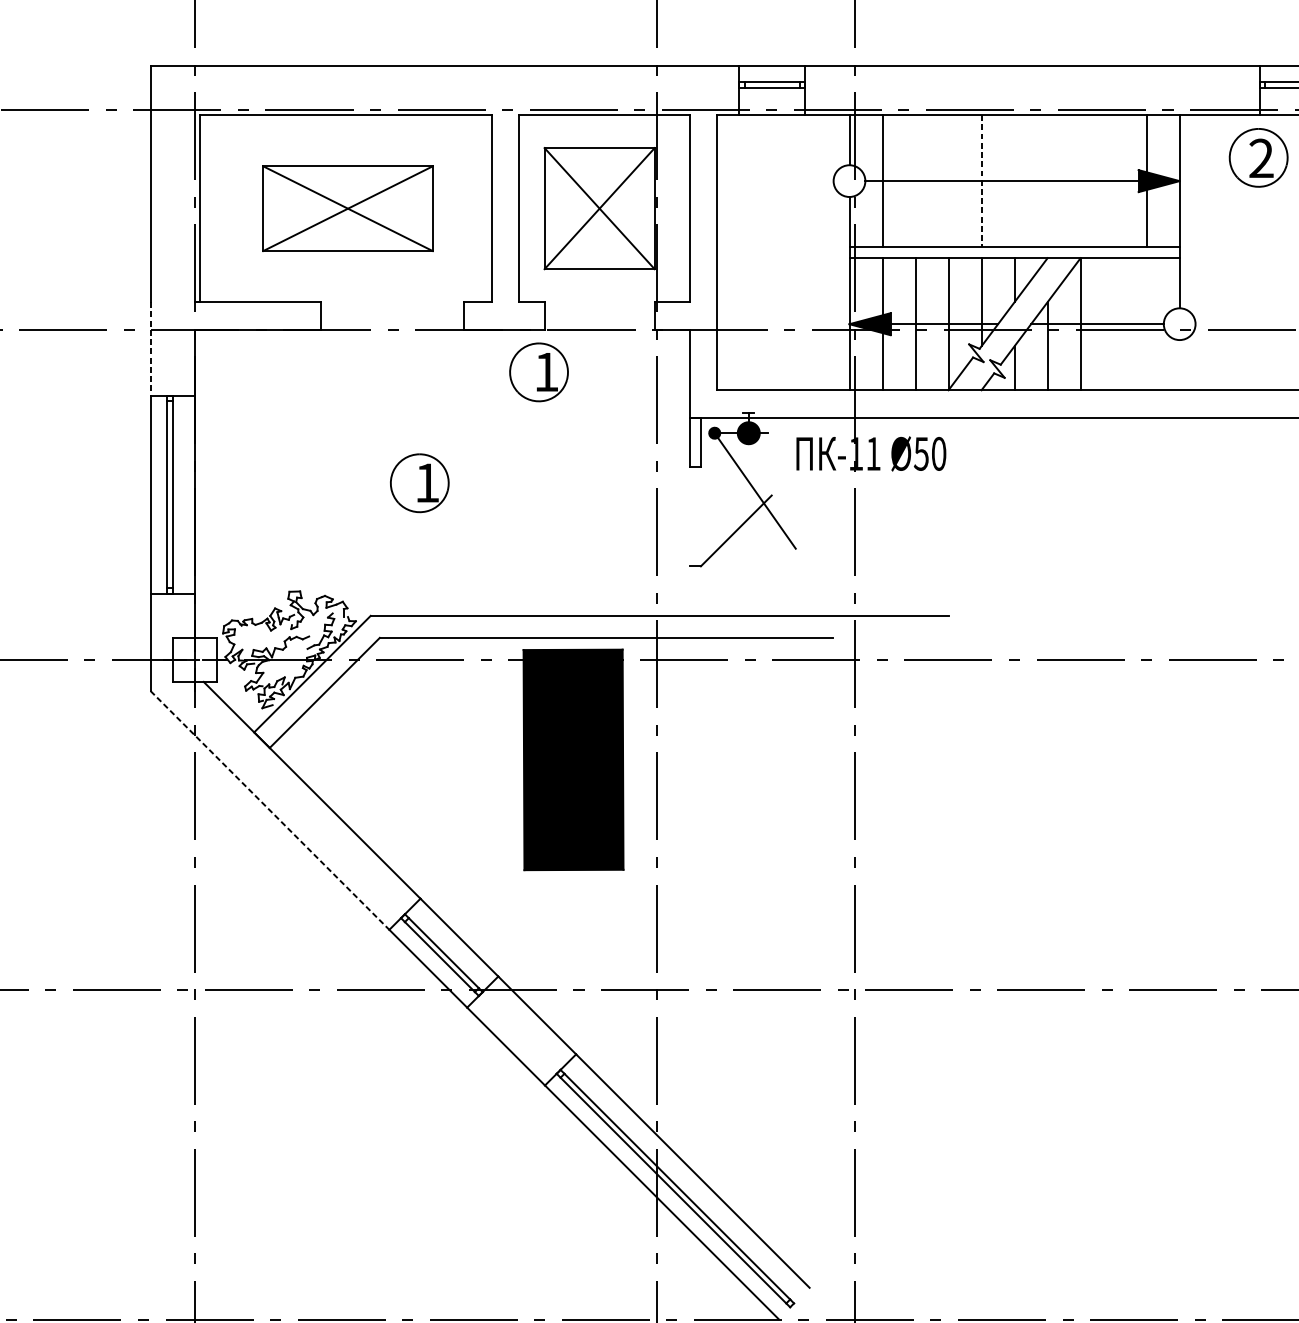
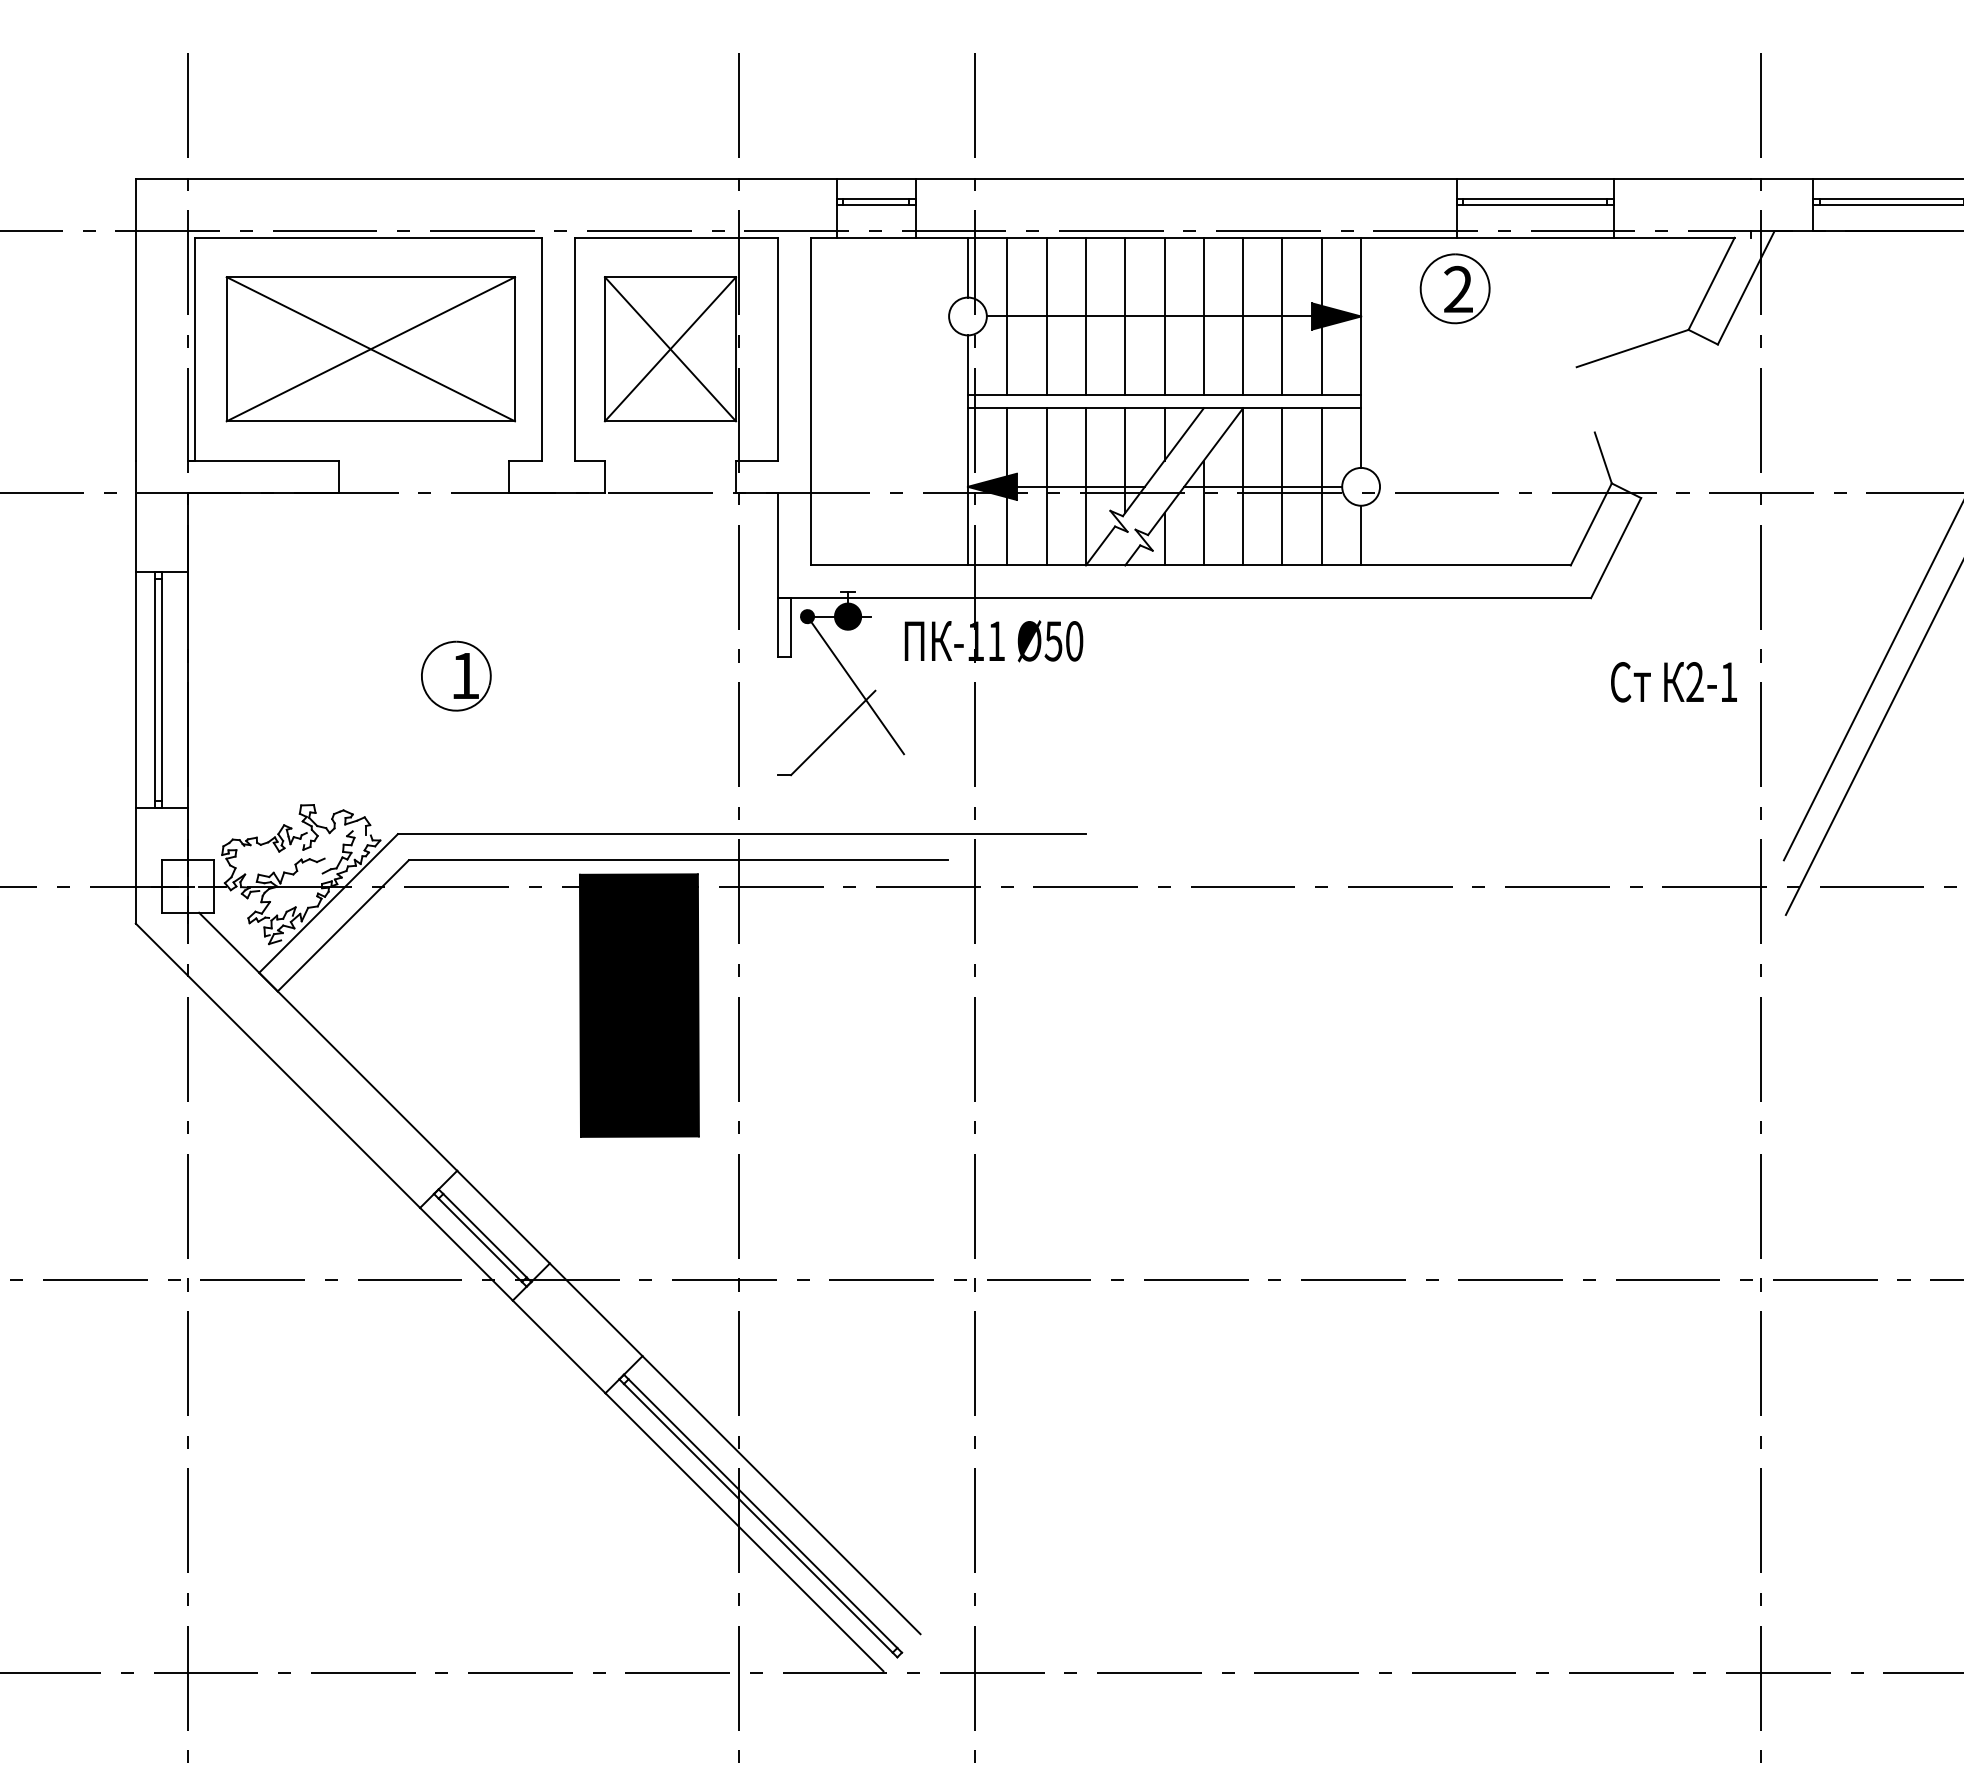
line: (915, 181) -> (1046, 316), added
line: (948, 181) -> (1085, 316), added
line: (981, 181) -> (1125, 316), dashed -> solid
line: (1014, 181) -> (1164, 316), added
line: (1047, 181) -> (1203, 316), added
line: (1080, 181) -> (1243, 316), added
line: (1113, 181) -> (1282, 316), added
part: (347, 208) -> (370, 349), size x1.43
line: (1113, 323) -> (1282, 486), added
line: (1146, 323) -> (1321, 486), added
line: (150, 349) -> (135, 516), dashed -> solid
line: (1180, 365) -> (1361, 535), added
part: (539, 371) -> (598, 543), removed
line: (270, 811) -> (278, 1066), dashed -> solid

